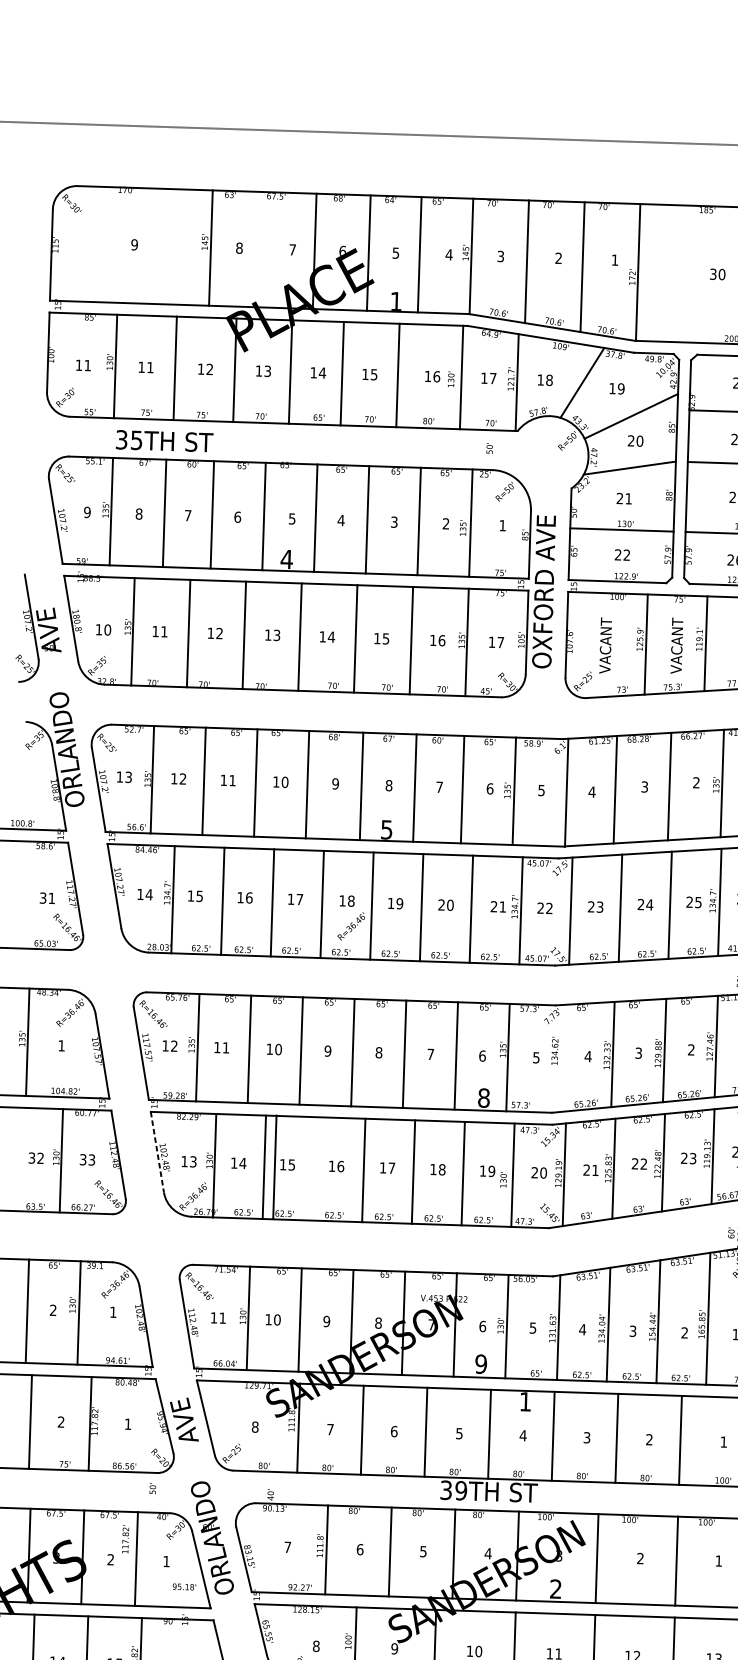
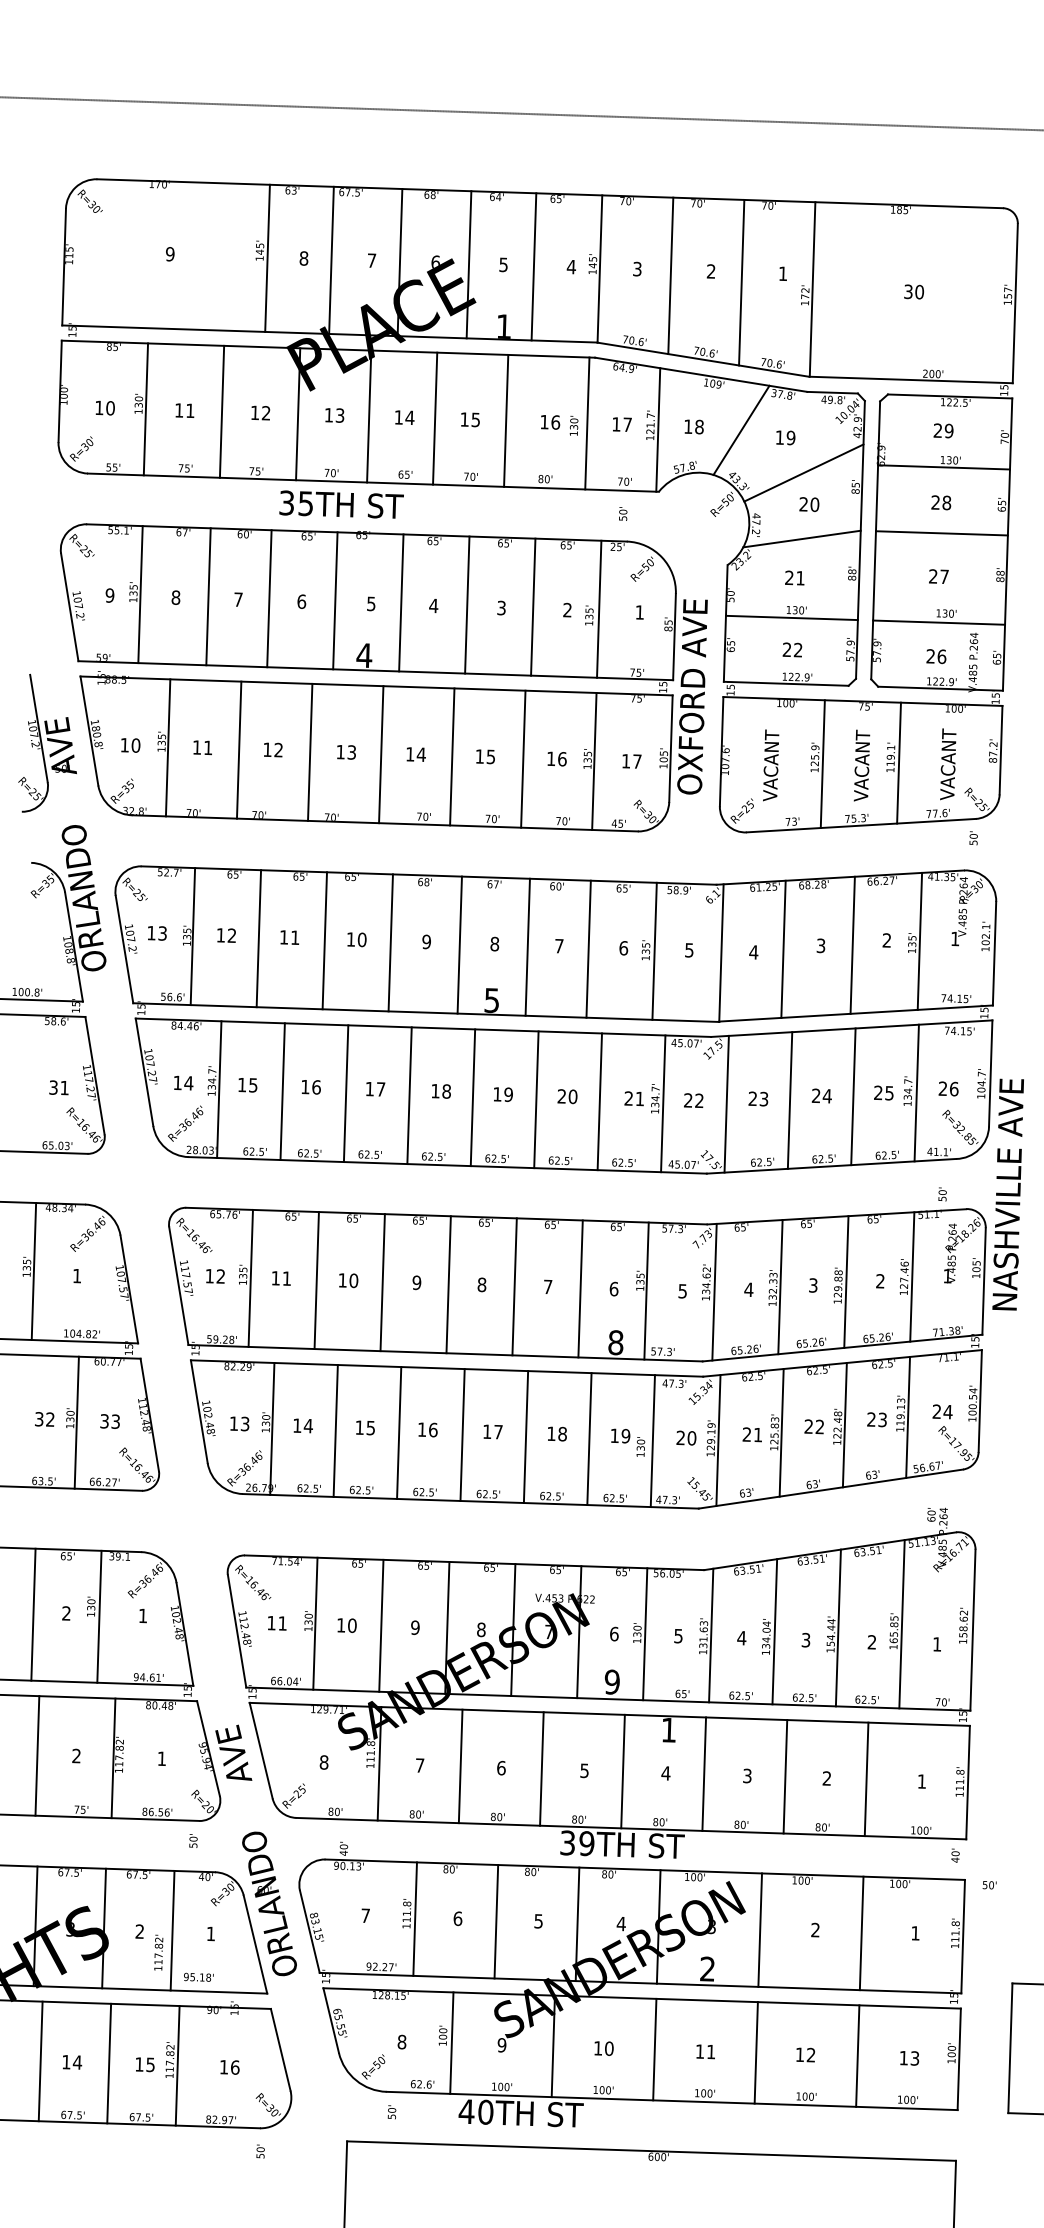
line: (261, 248) -> (331, 259), added
text: (87, 365) -> (110, 408), 11 -> 10
text: (164, 441) -> (341, 504), moved
text: (351, 926) -> (185, 1123), moved
line: (561, 1057) -> (714, 1291), added
line: (157, 1152) -> (199, 1412), dashed -> solid
line: (275, 1166) -> (399, 1432), moved
text: (125, 1539) -> (158, 1952), moved
text: (184, 1586) -> (198, 1976), moved

